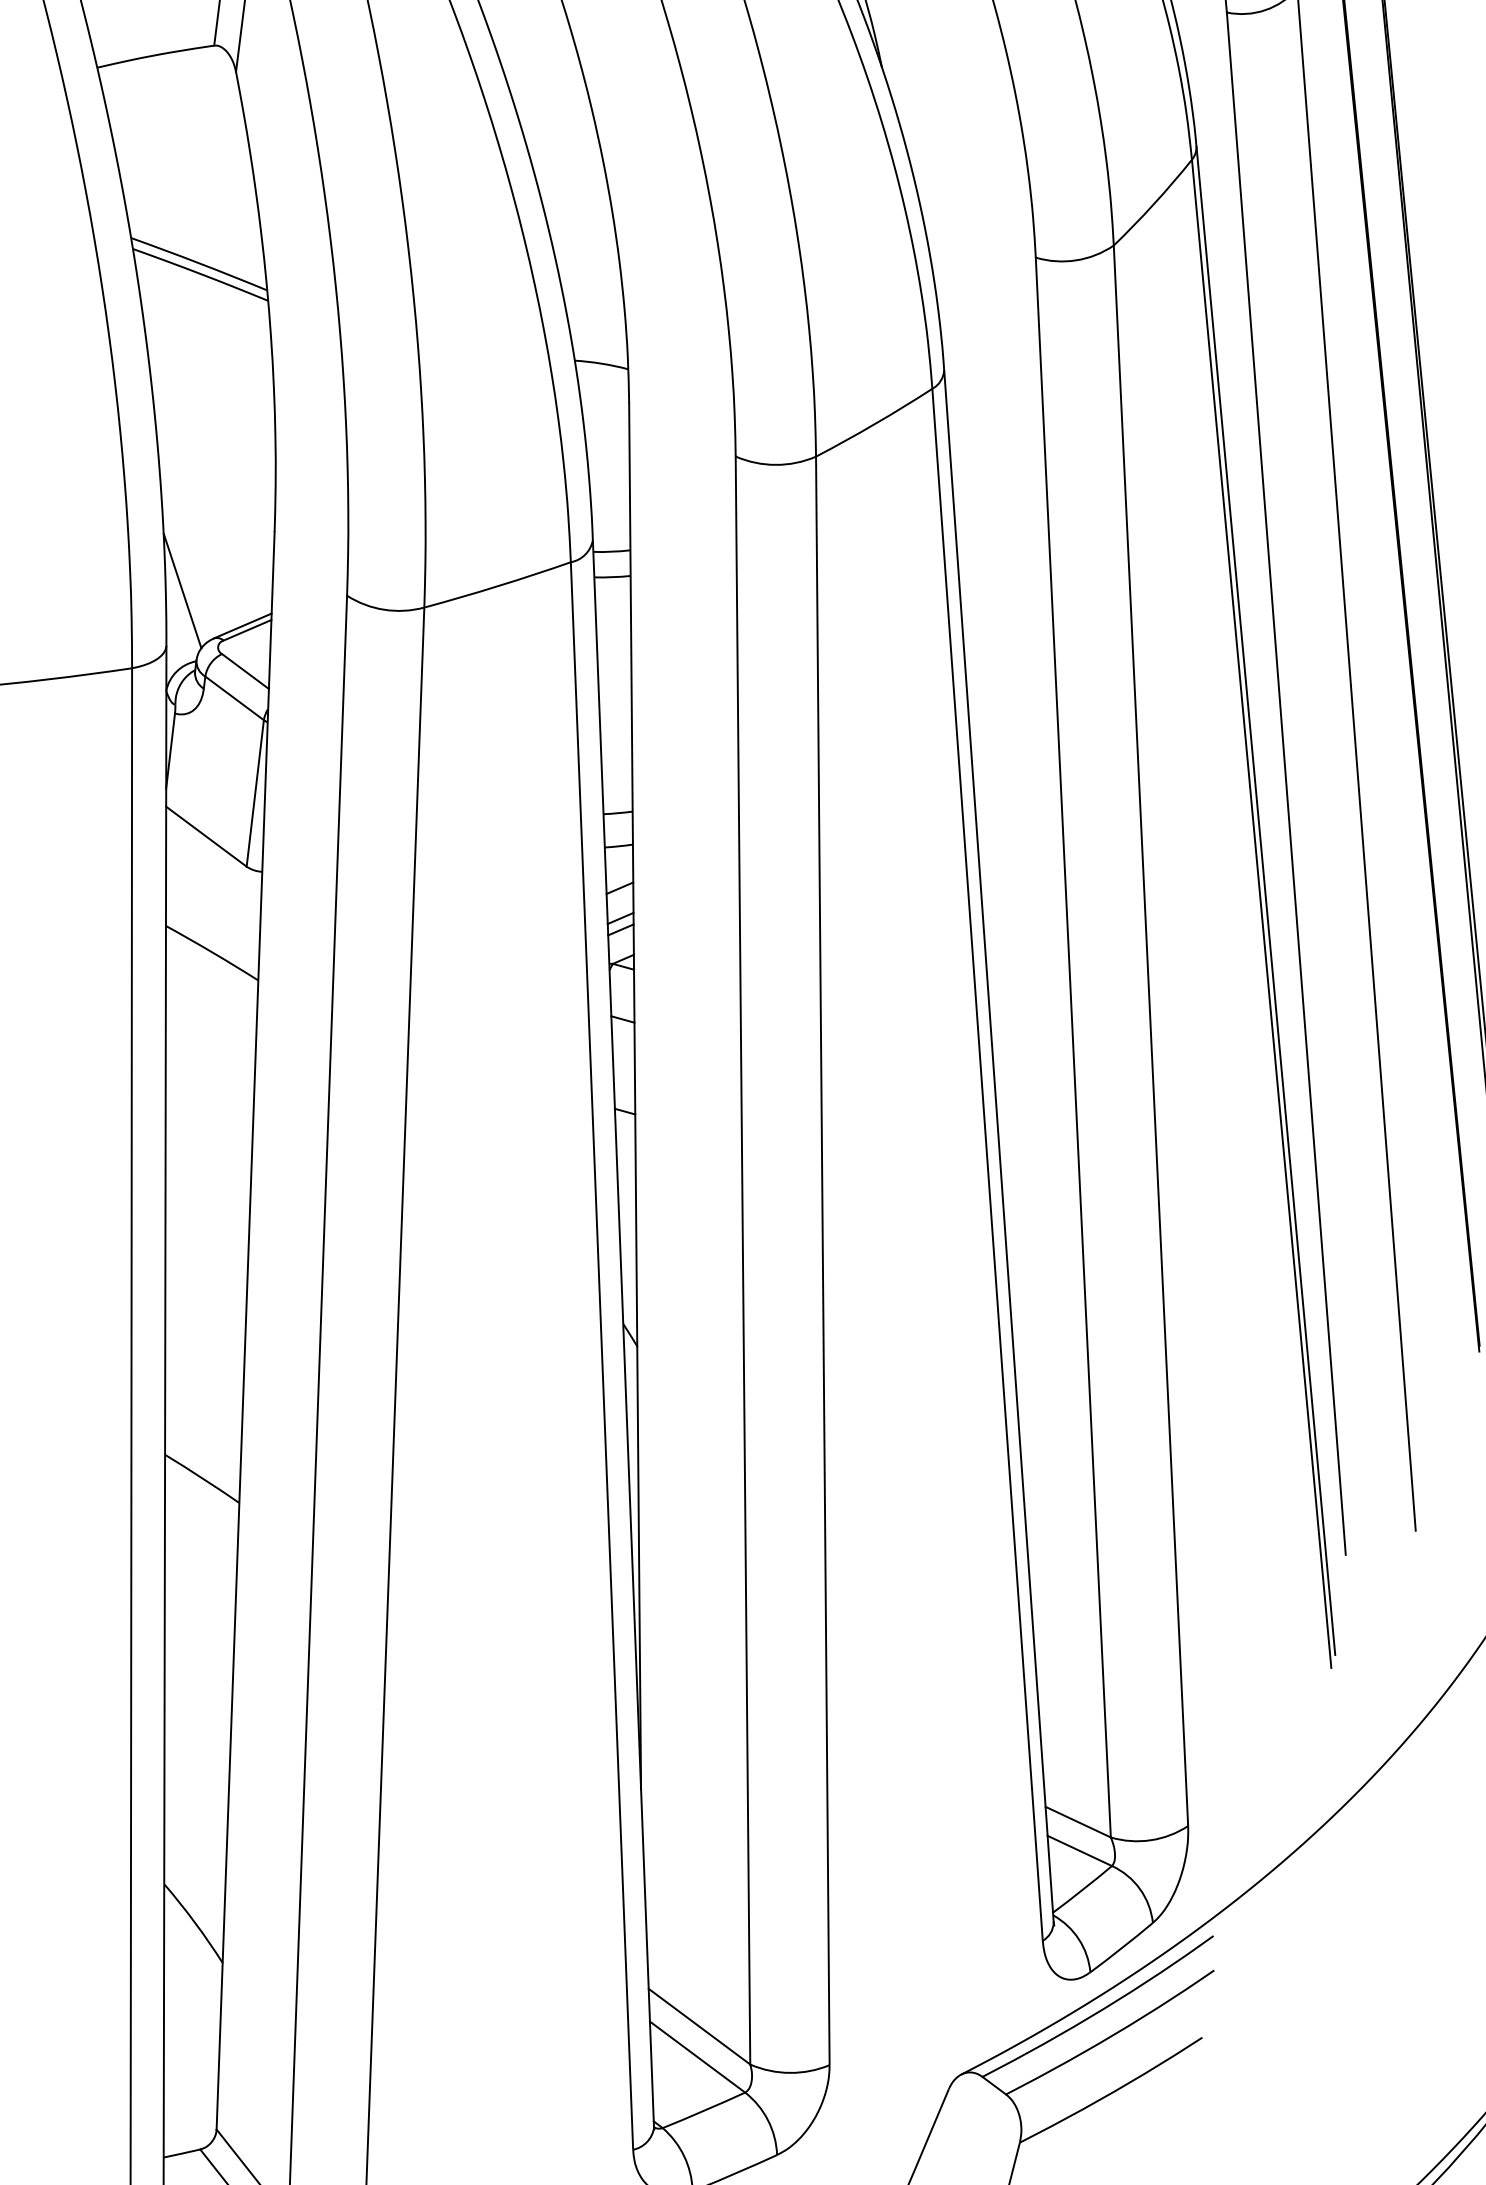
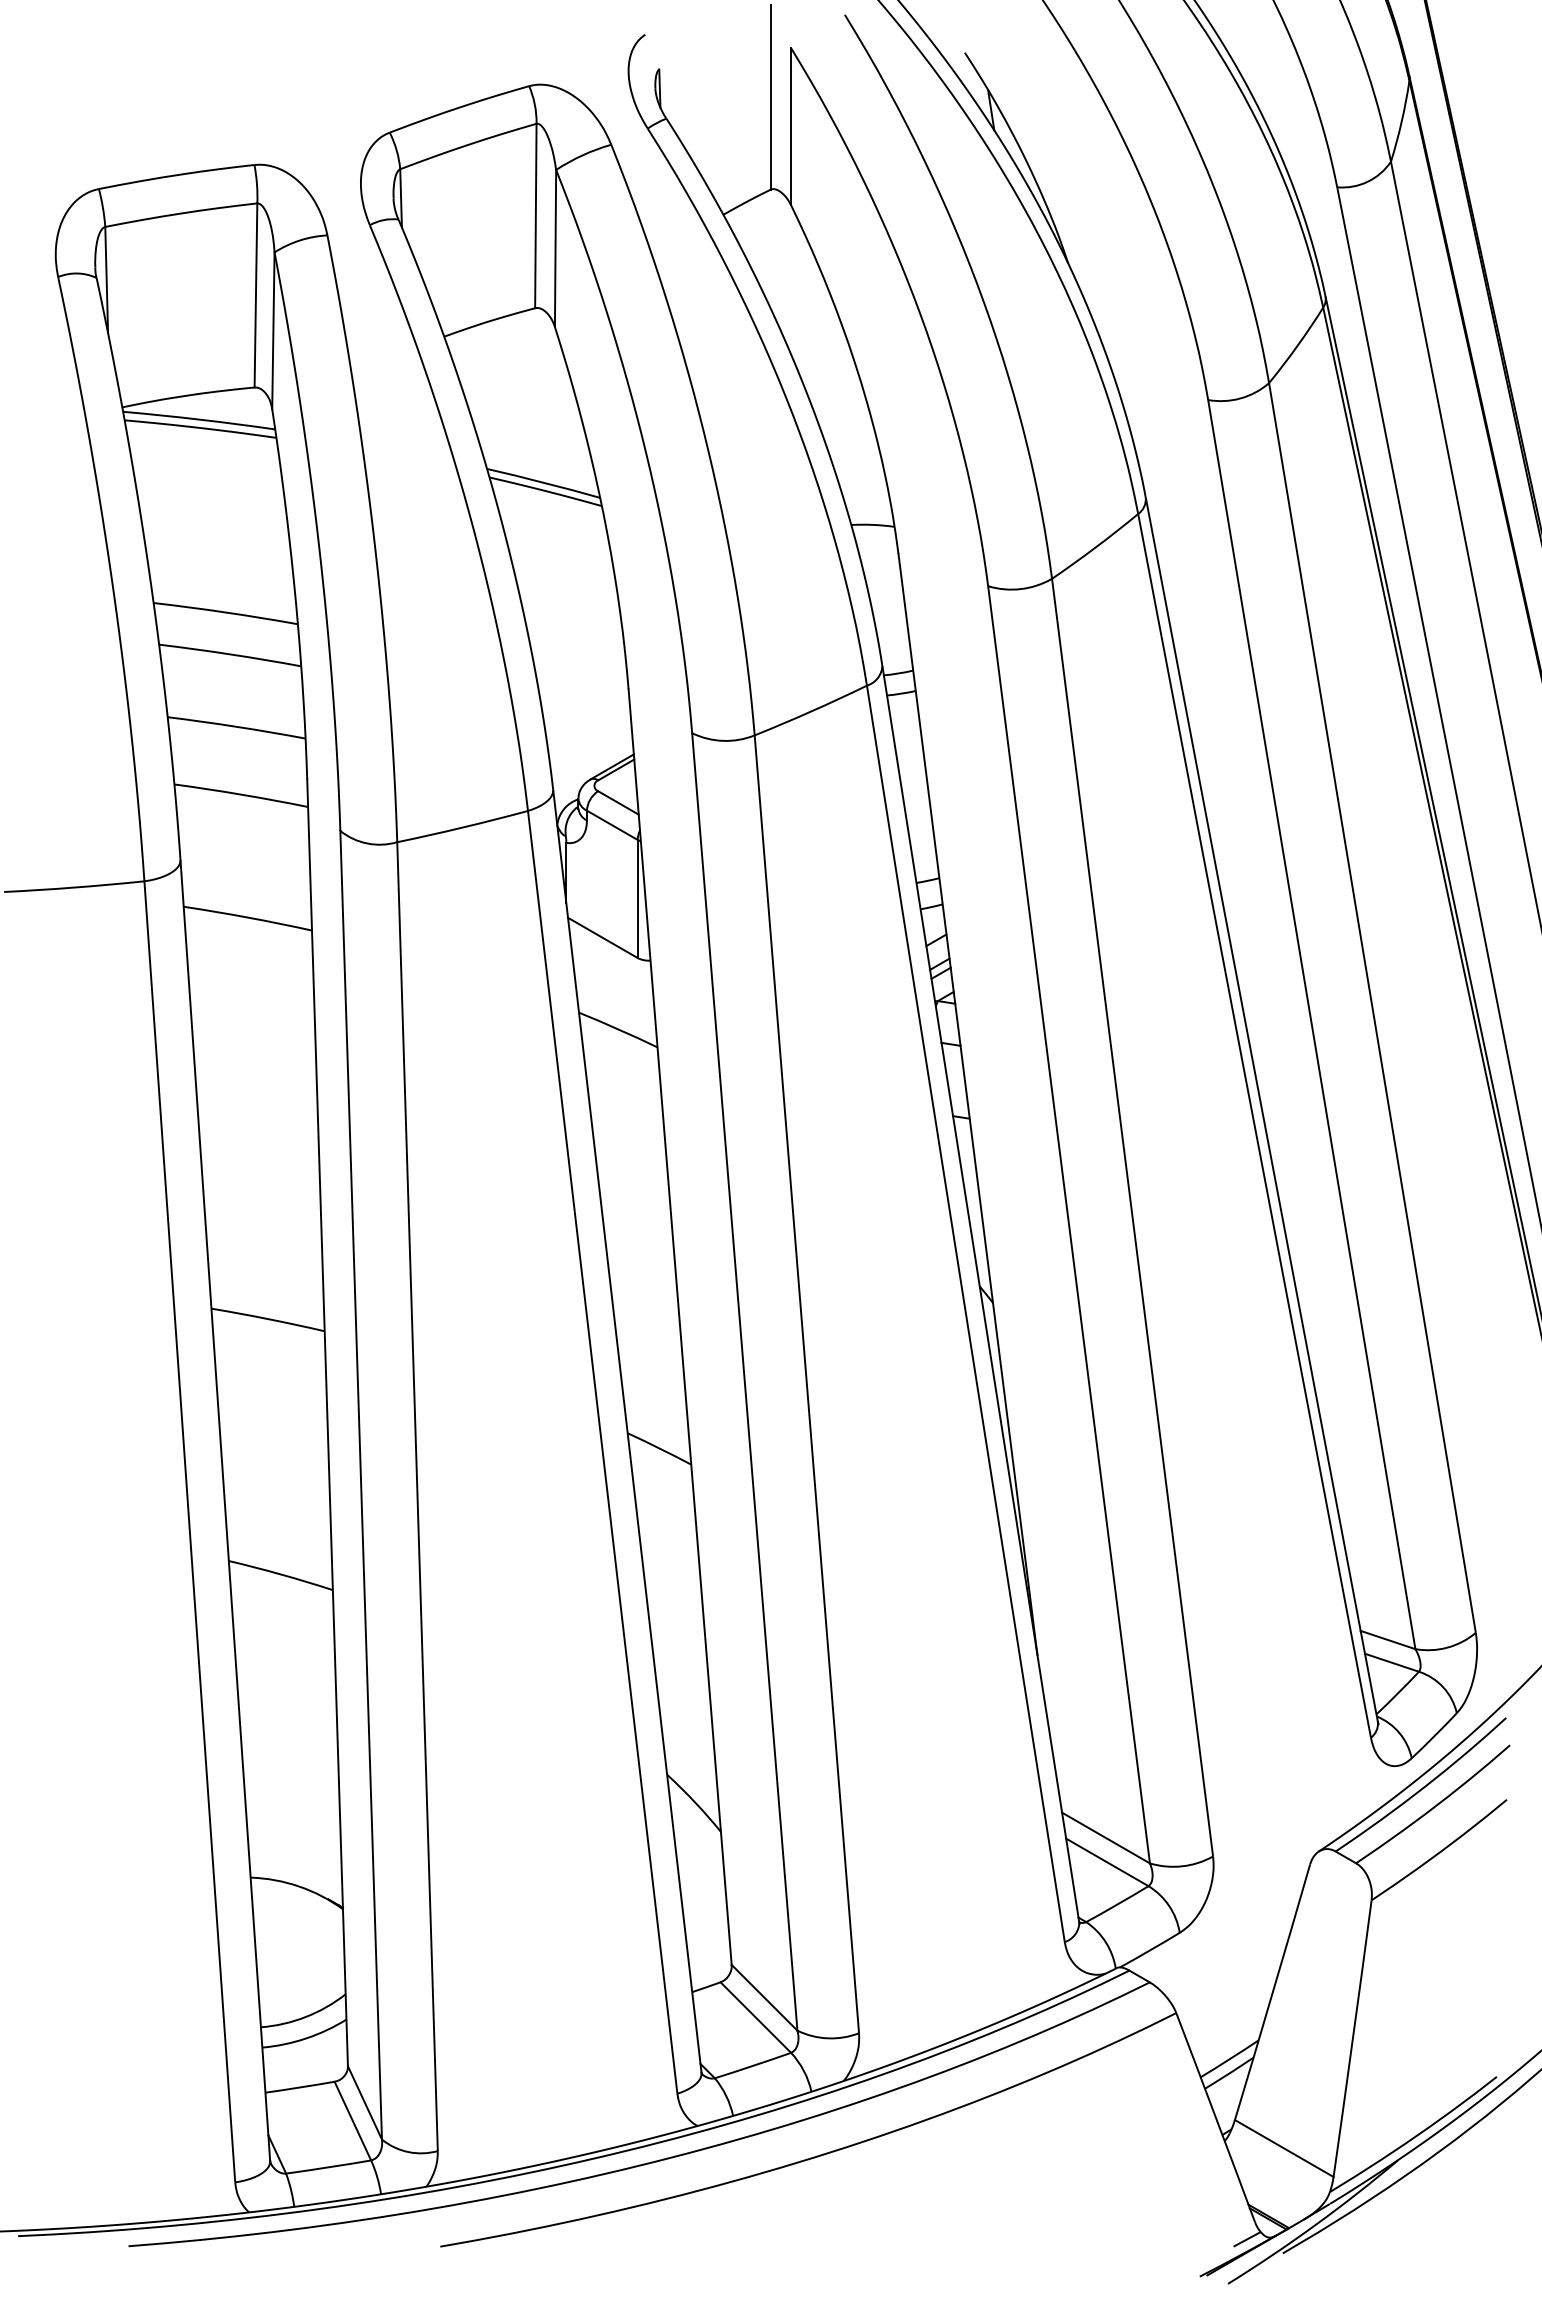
line: (182, 590) -> (560, 744), removed

